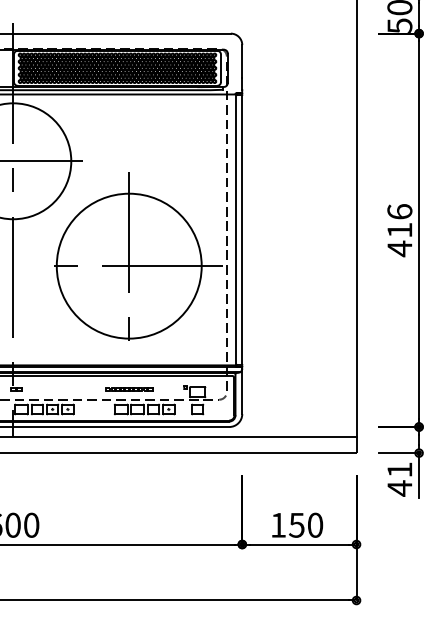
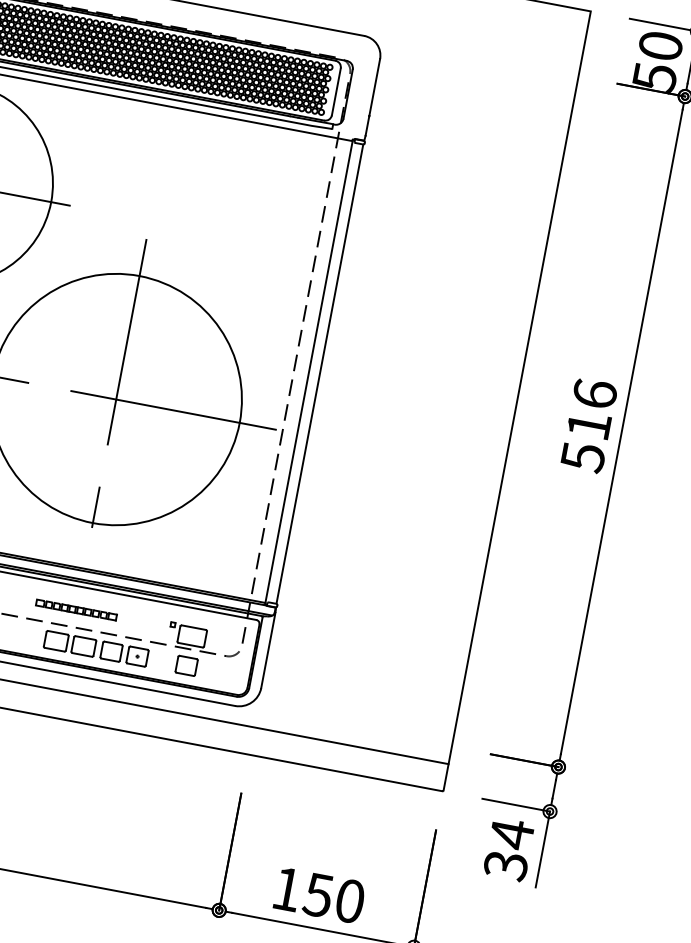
text: (399, 248) -> (582, 456), 416 -> 516
text: (399, 478) -> (508, 848), 41 -> 34

